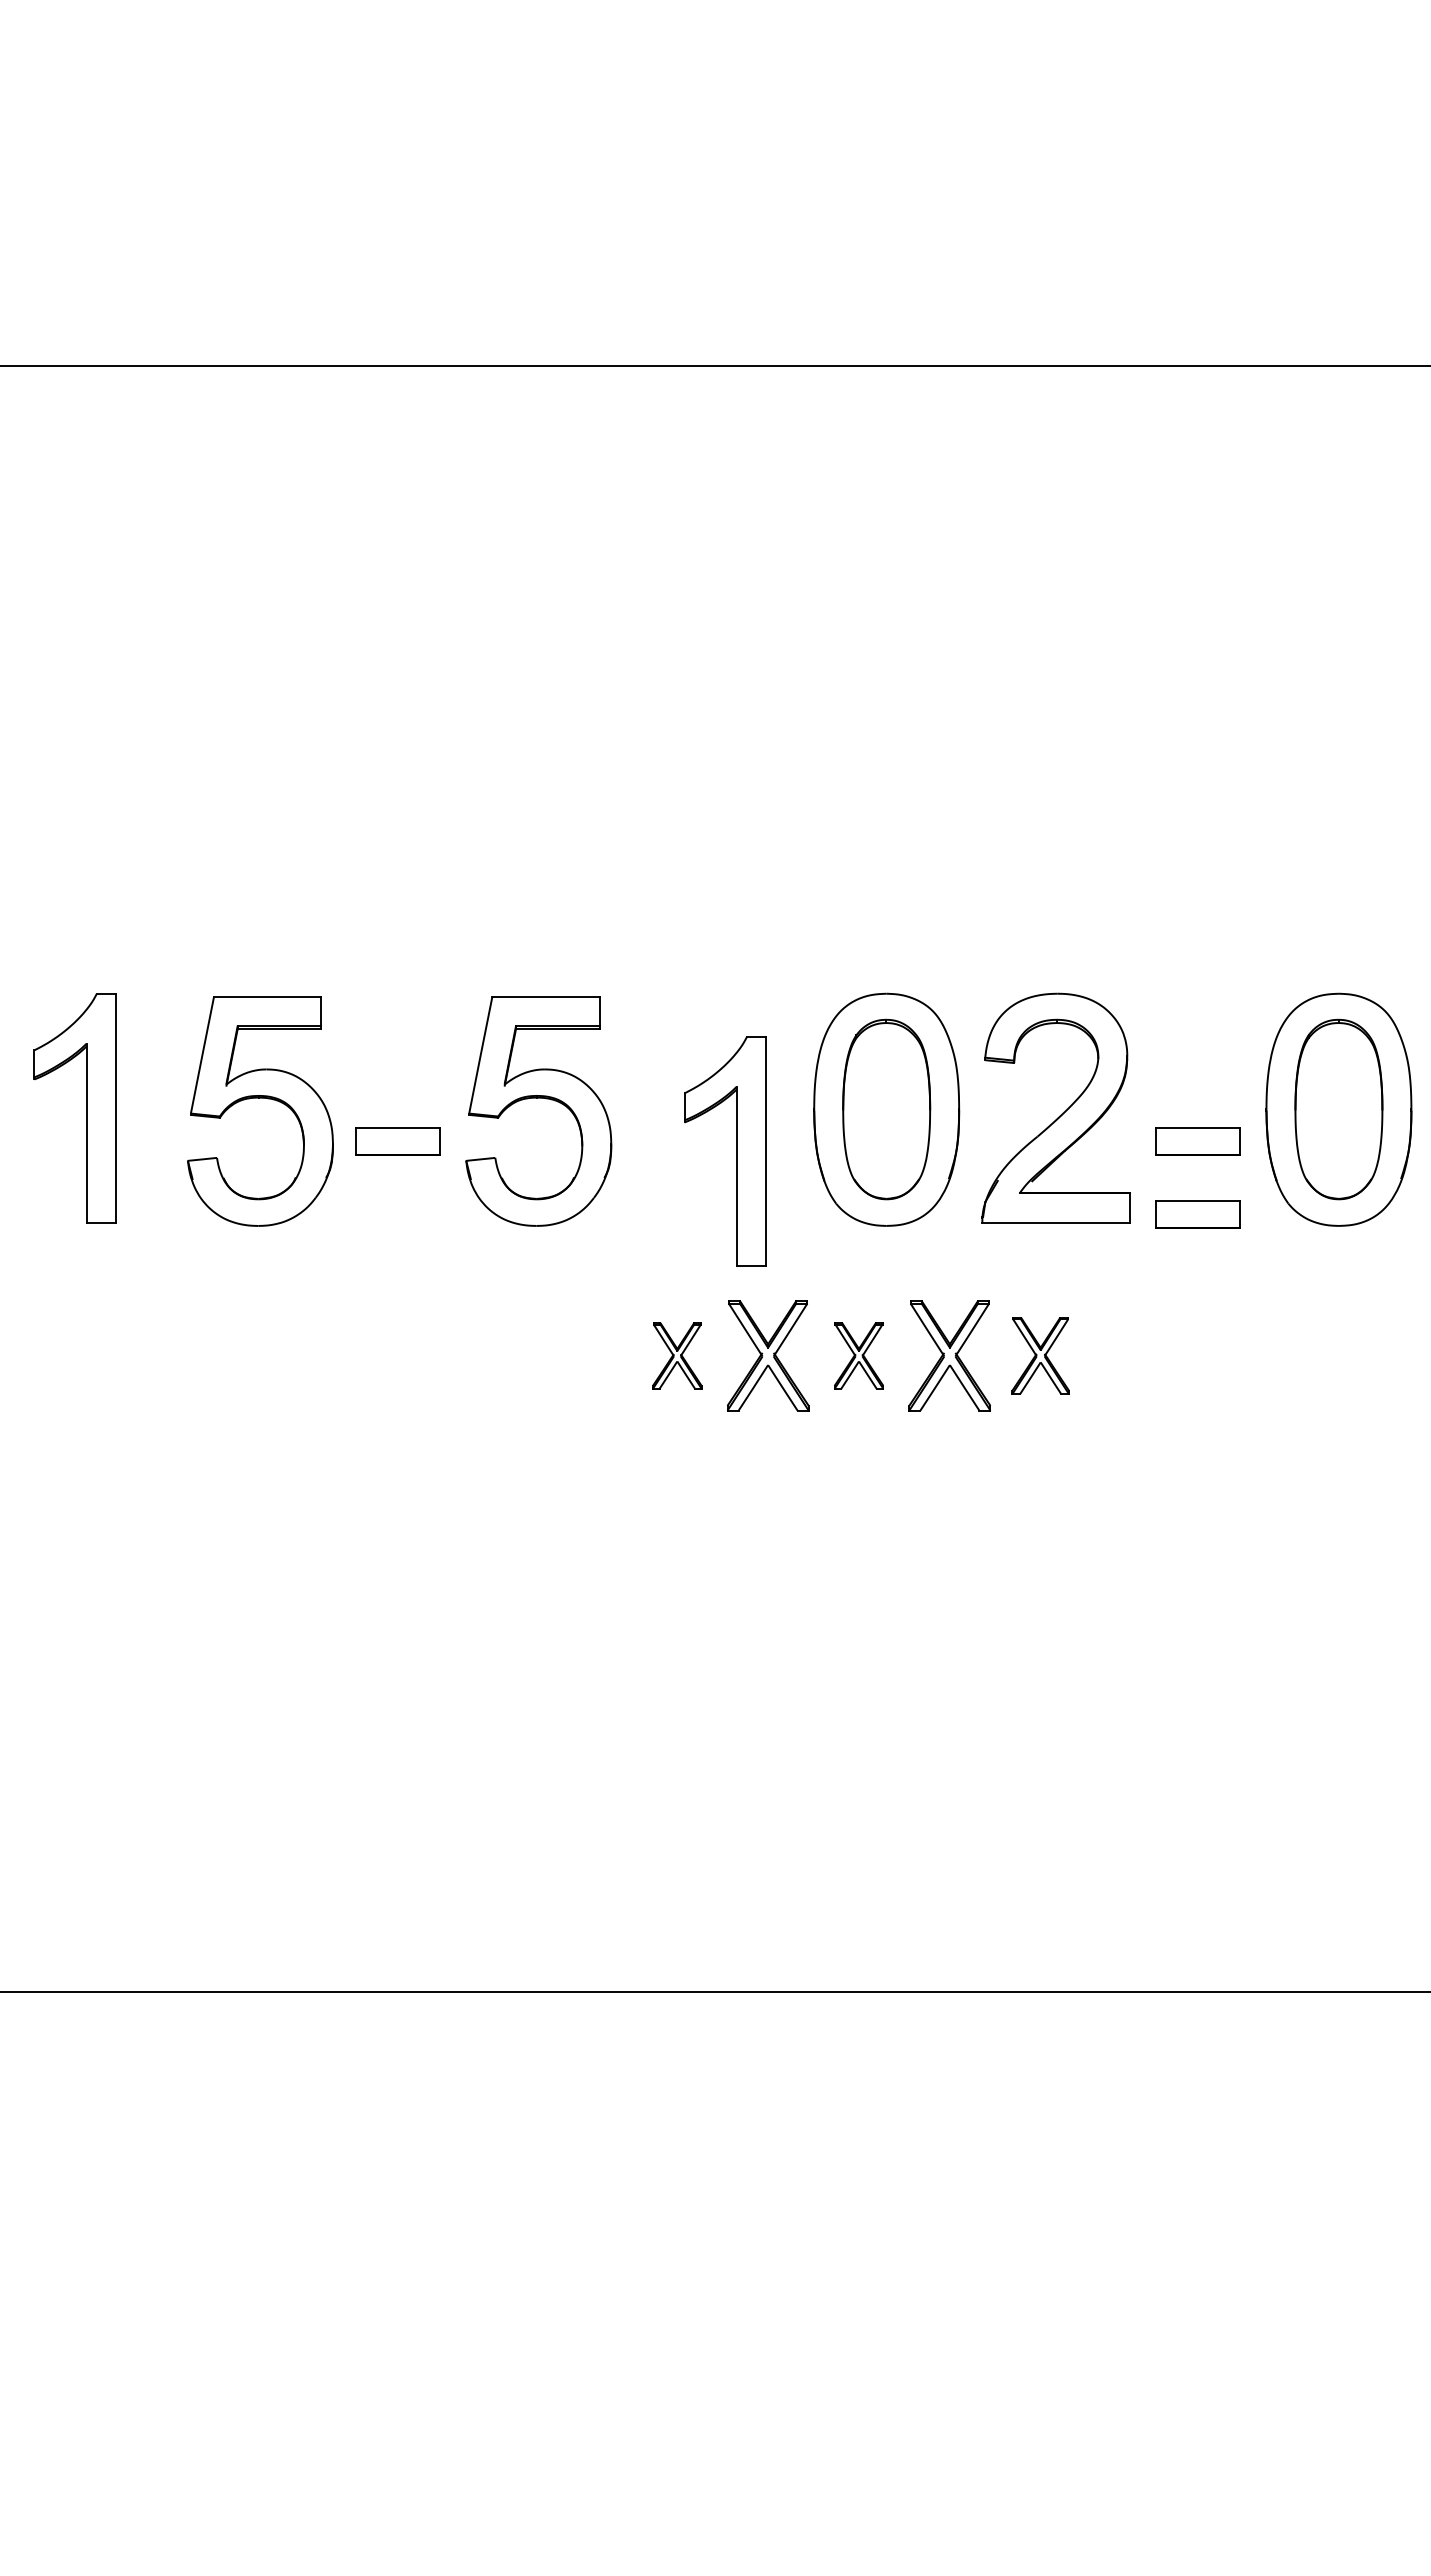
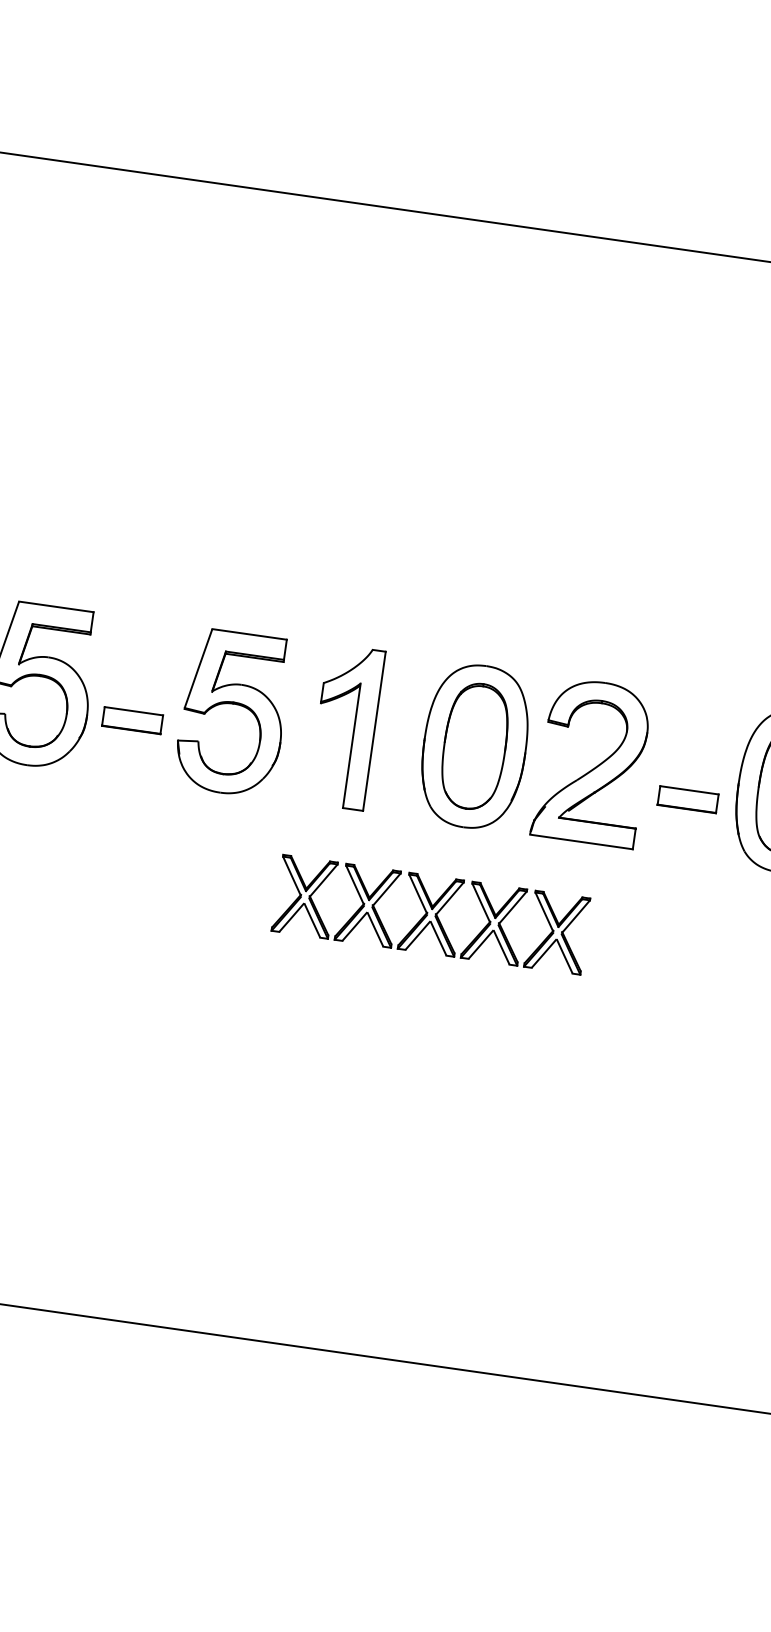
part: (736, 1151) -> (354, 728), moved
part: (1197, 1214) -> (680, 850), removed
part: (677, 1355) -> (305, 896), size x1.67
part: (858, 1355) -> (431, 914), size x1.67
part: (1040, 1355) -> (557, 932), size x1.43

